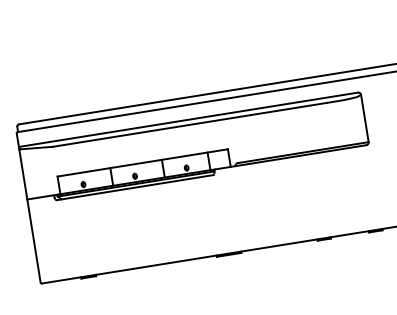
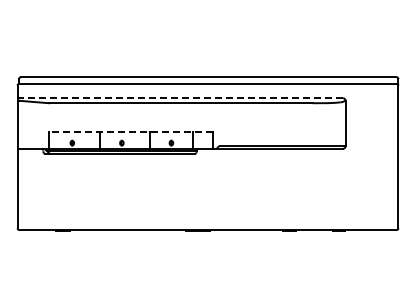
line: (188, 119) -> (180, 98), solid -> dashed
line: (143, 162) -> (131, 131), solid -> dashed

